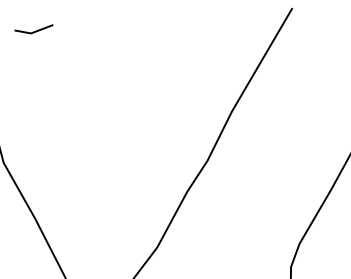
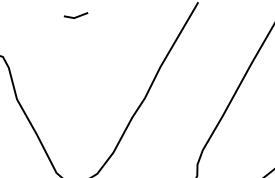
line: (33, 30) -> (75, 16), moved

